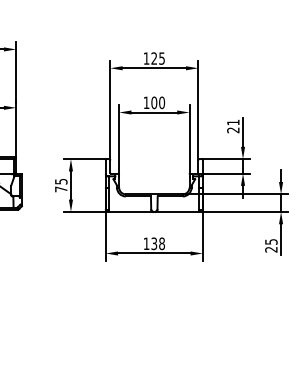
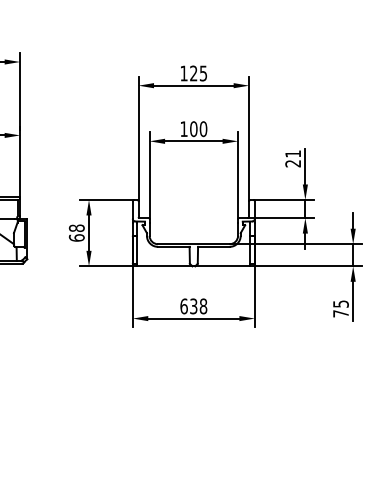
text: (61, 185) -> (77, 233), 75 -> 68
text: (146, 243) -> (183, 306), 138 -> 638
text: (271, 249) -> (341, 313), 25 -> 75

